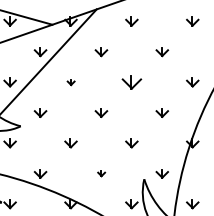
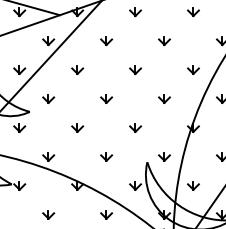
part: (70, 82) -> (77, 70), size x1.67
part: (131, 82) -> (135, 70), size x0.62
part: (101, 173) -> (106, 156), size x1.67

